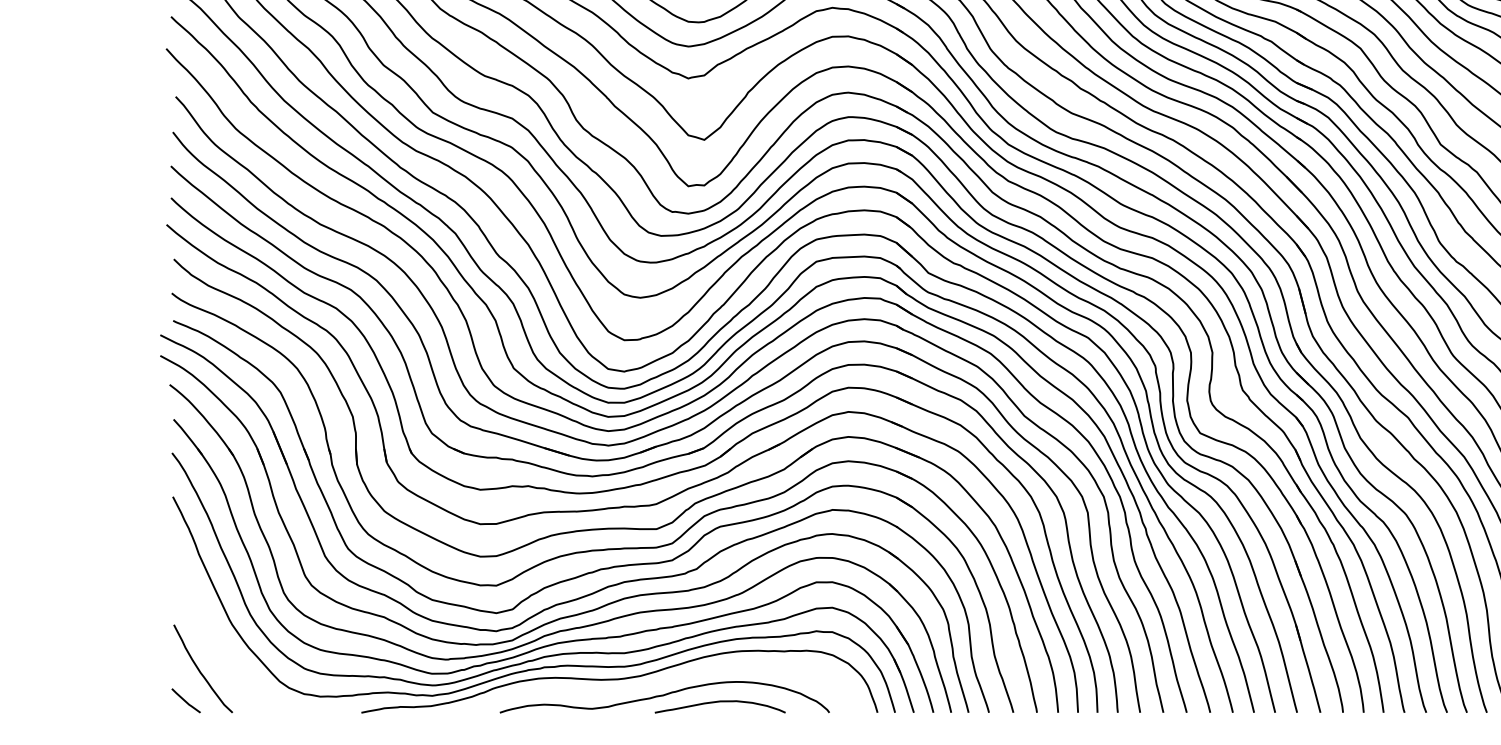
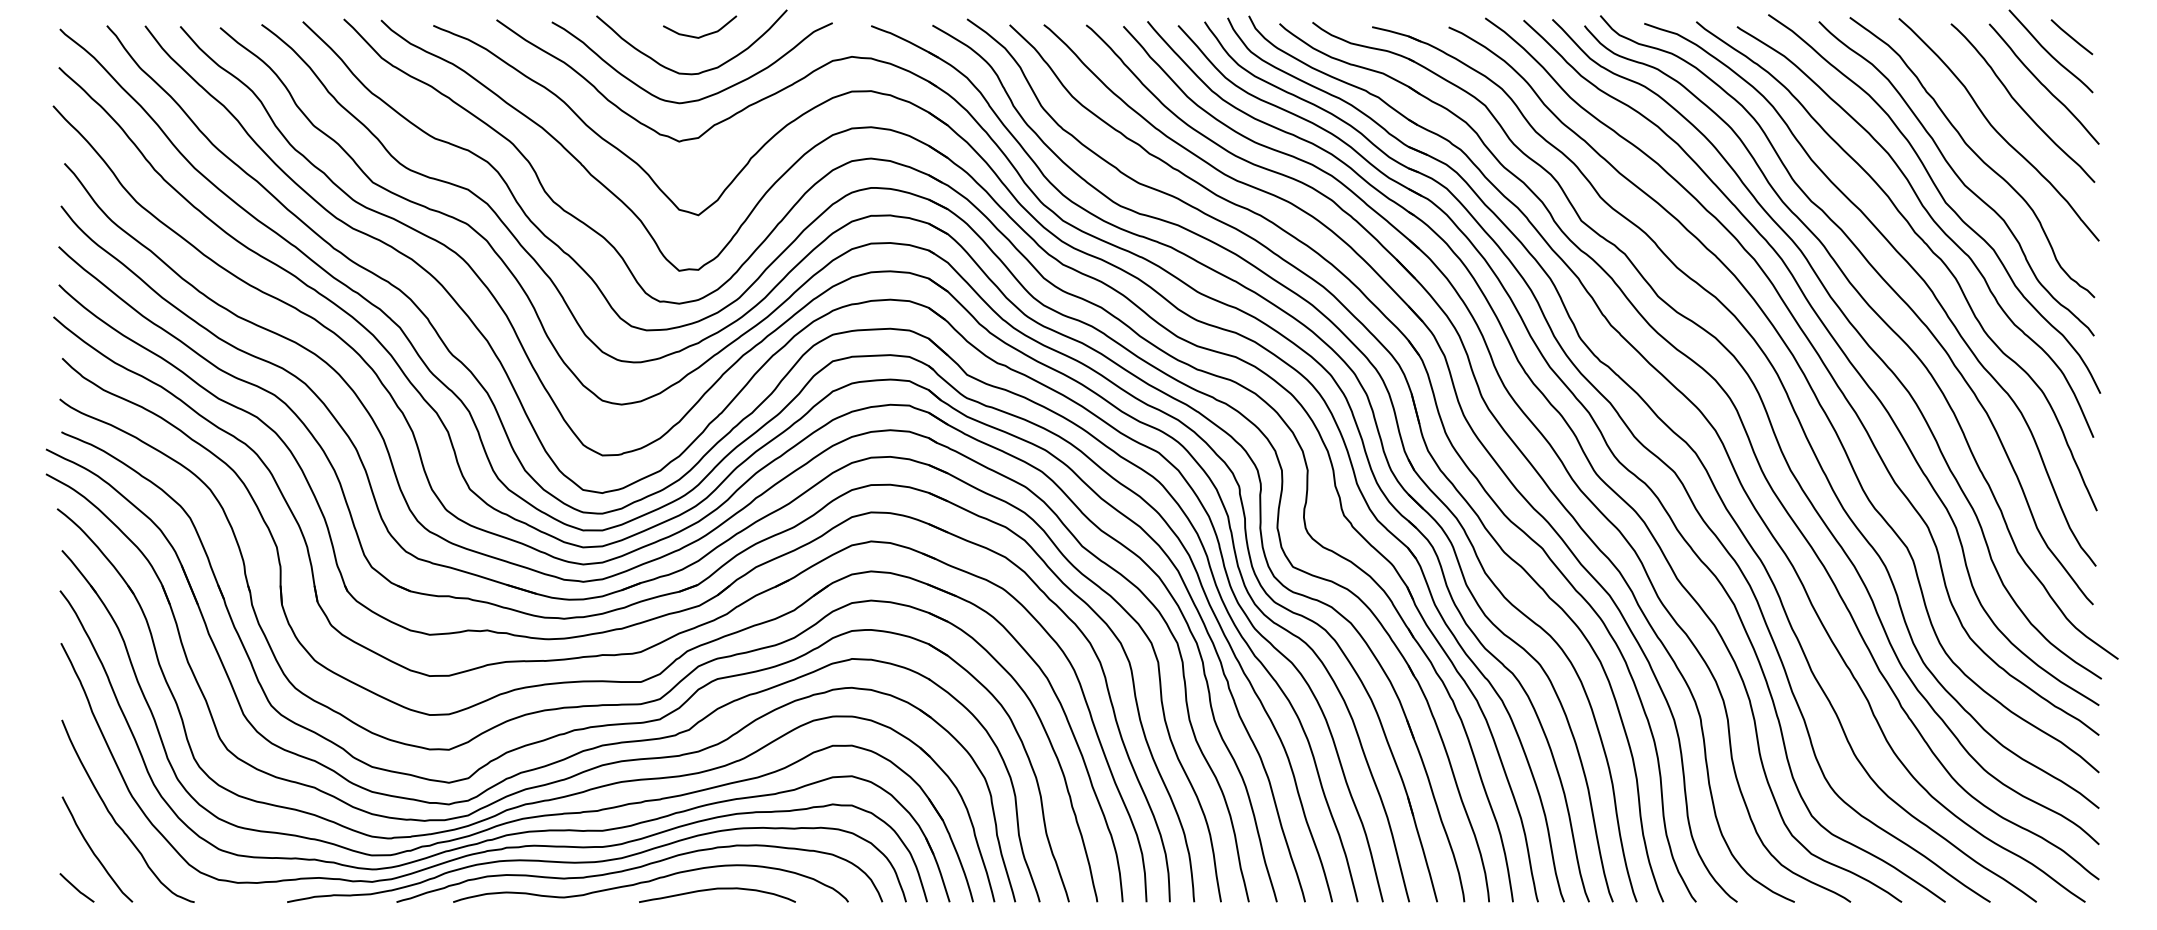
curve: (216, 641) -> (113, 816), added
curve: (655, 684) -> (639, 868), added

